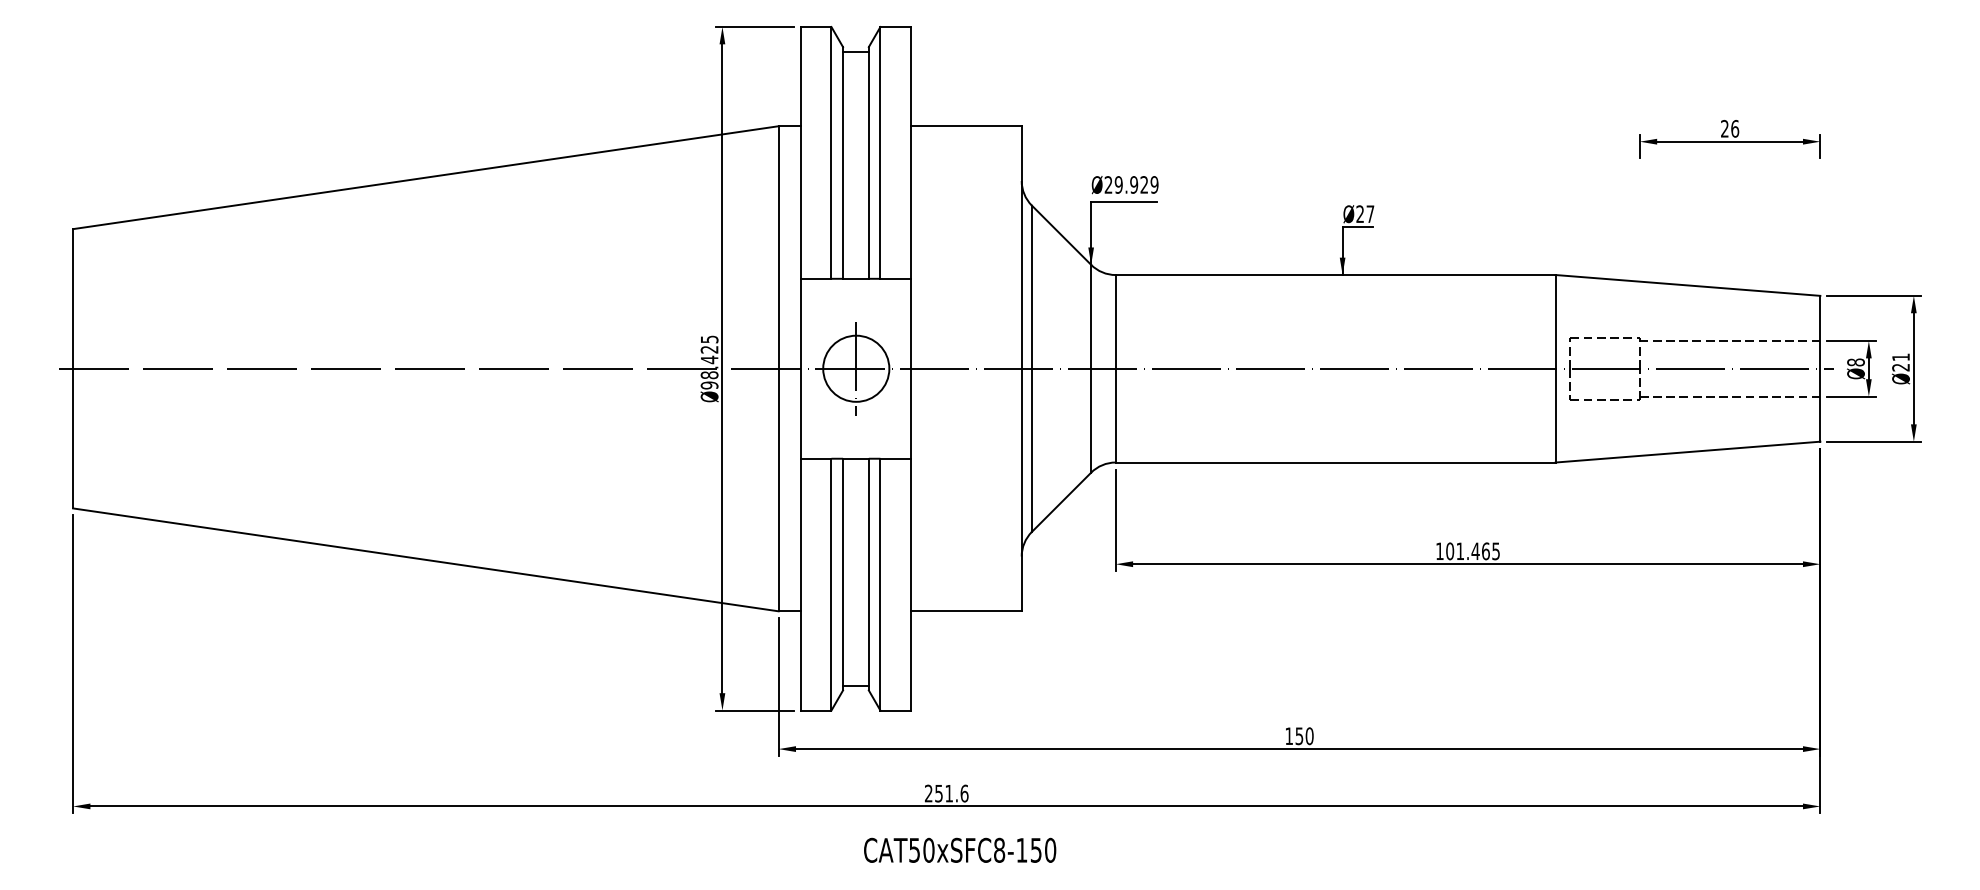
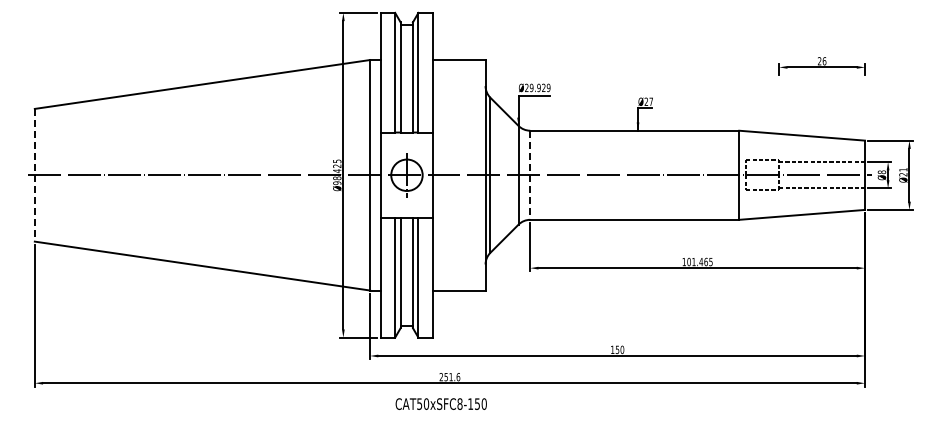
line: (72, 369) -> (34, 175), solid -> dashed
line: (1116, 369) -> (530, 175), solid -> dashed
text: (958, 849) -> (440, 403), moved

